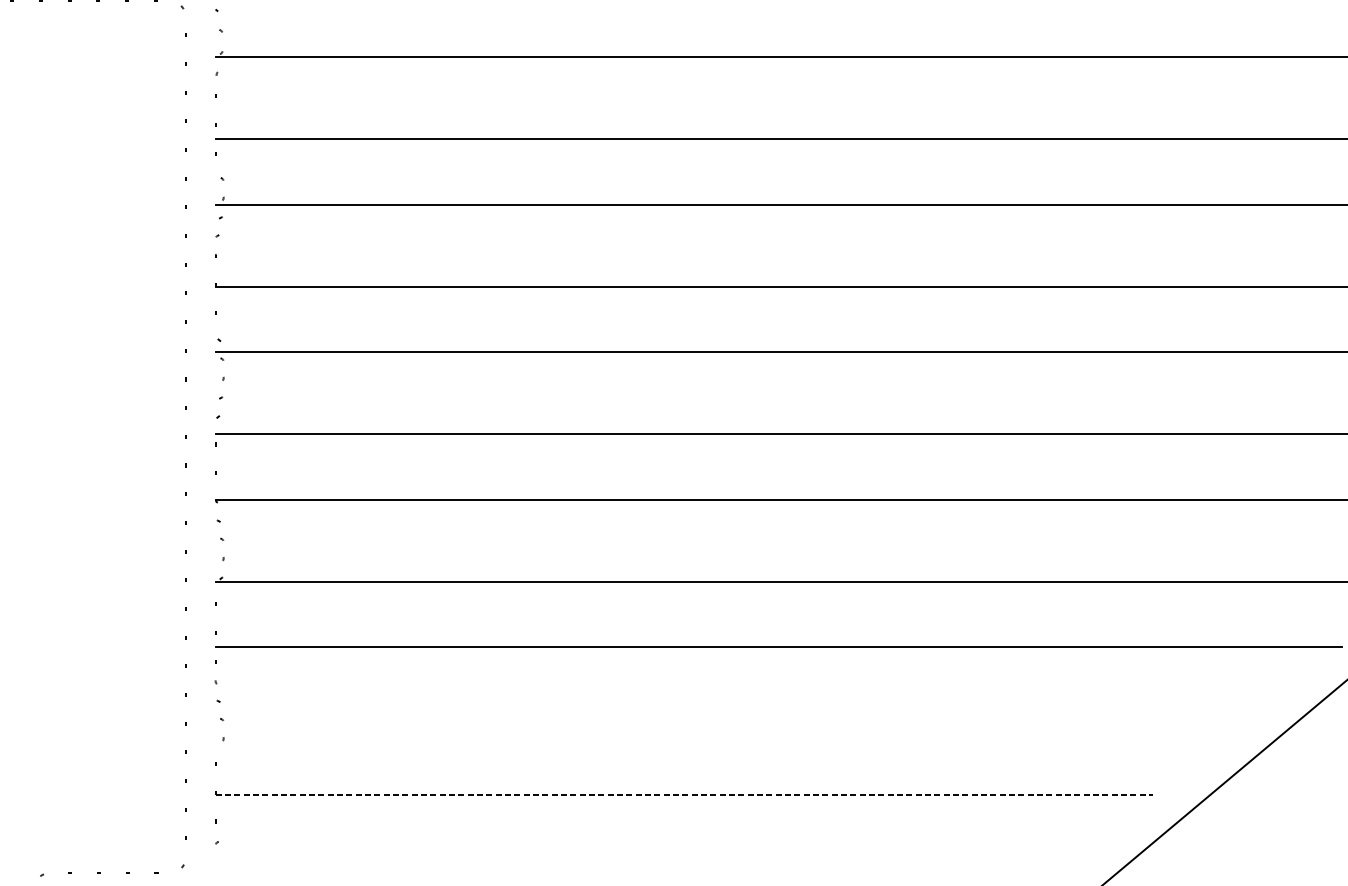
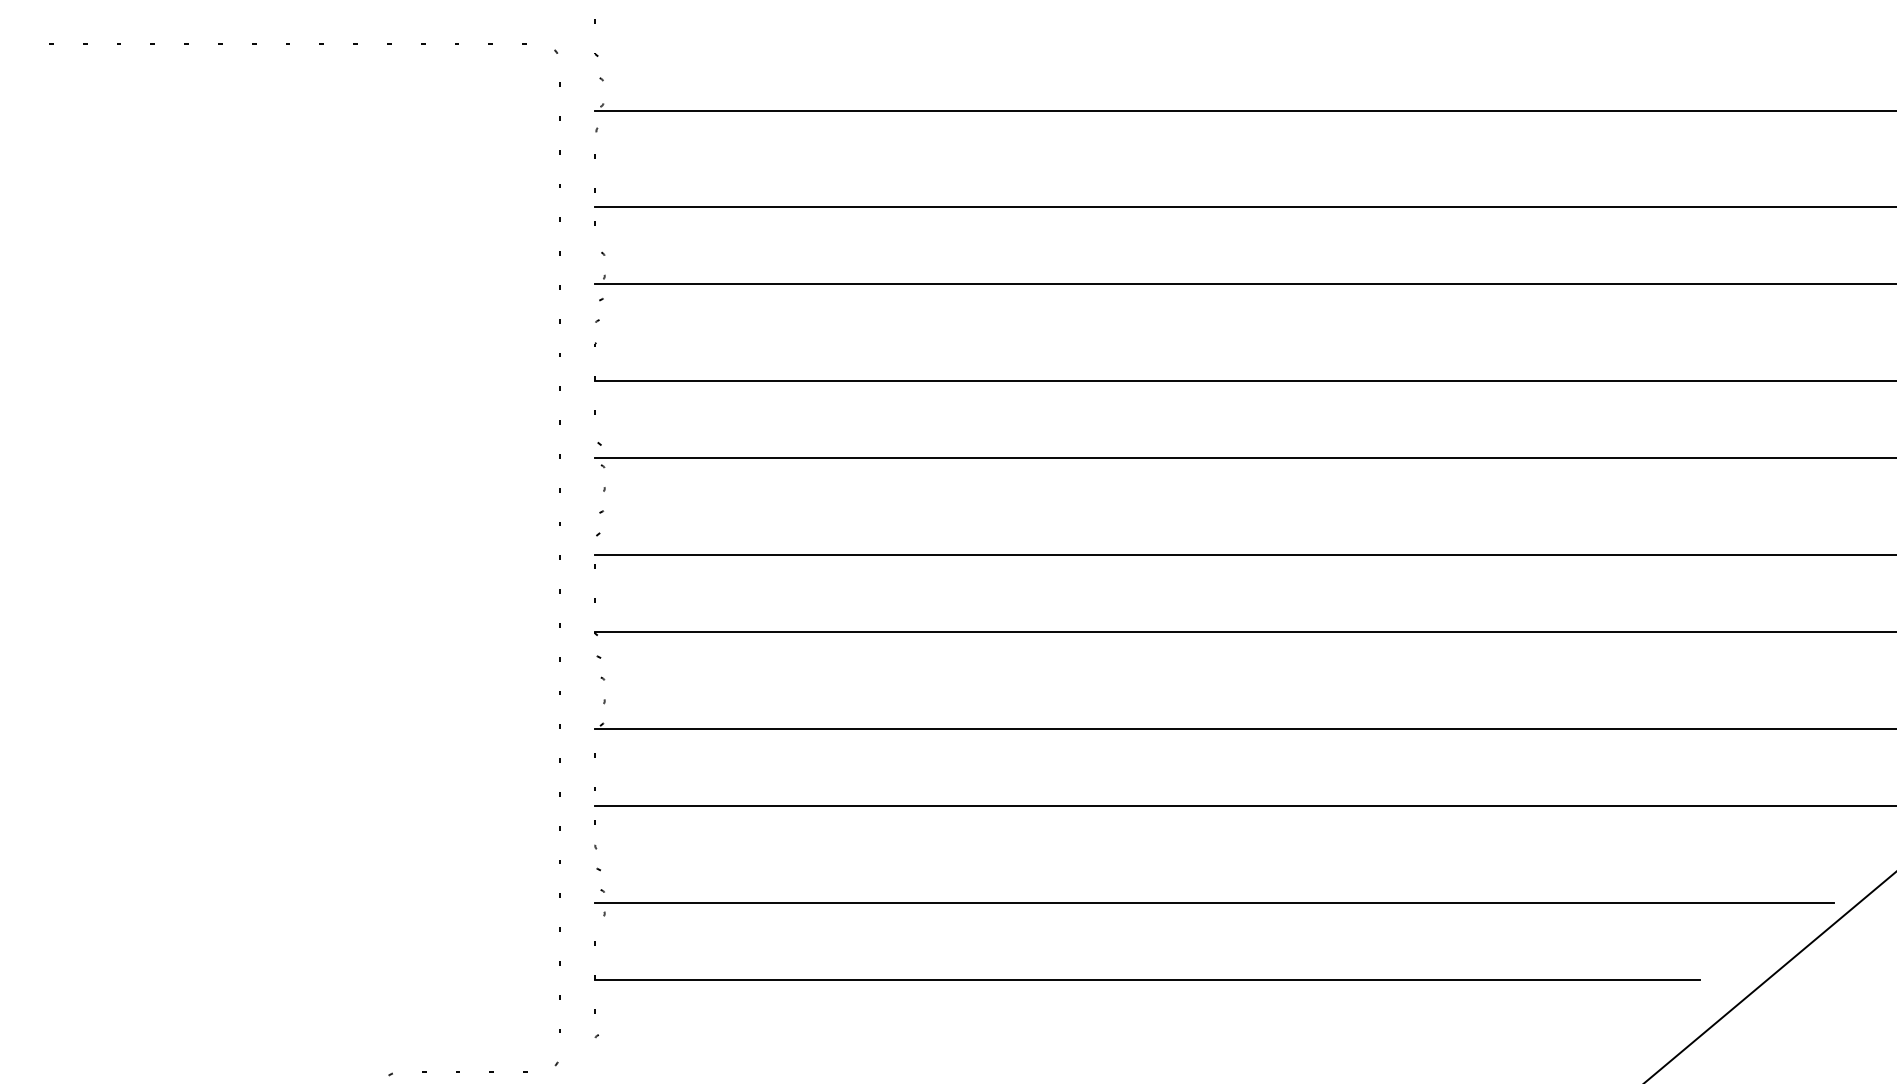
line: (741, 729) -> (1214, 902), added
line: (684, 794) -> (1147, 979), dashed -> solid

